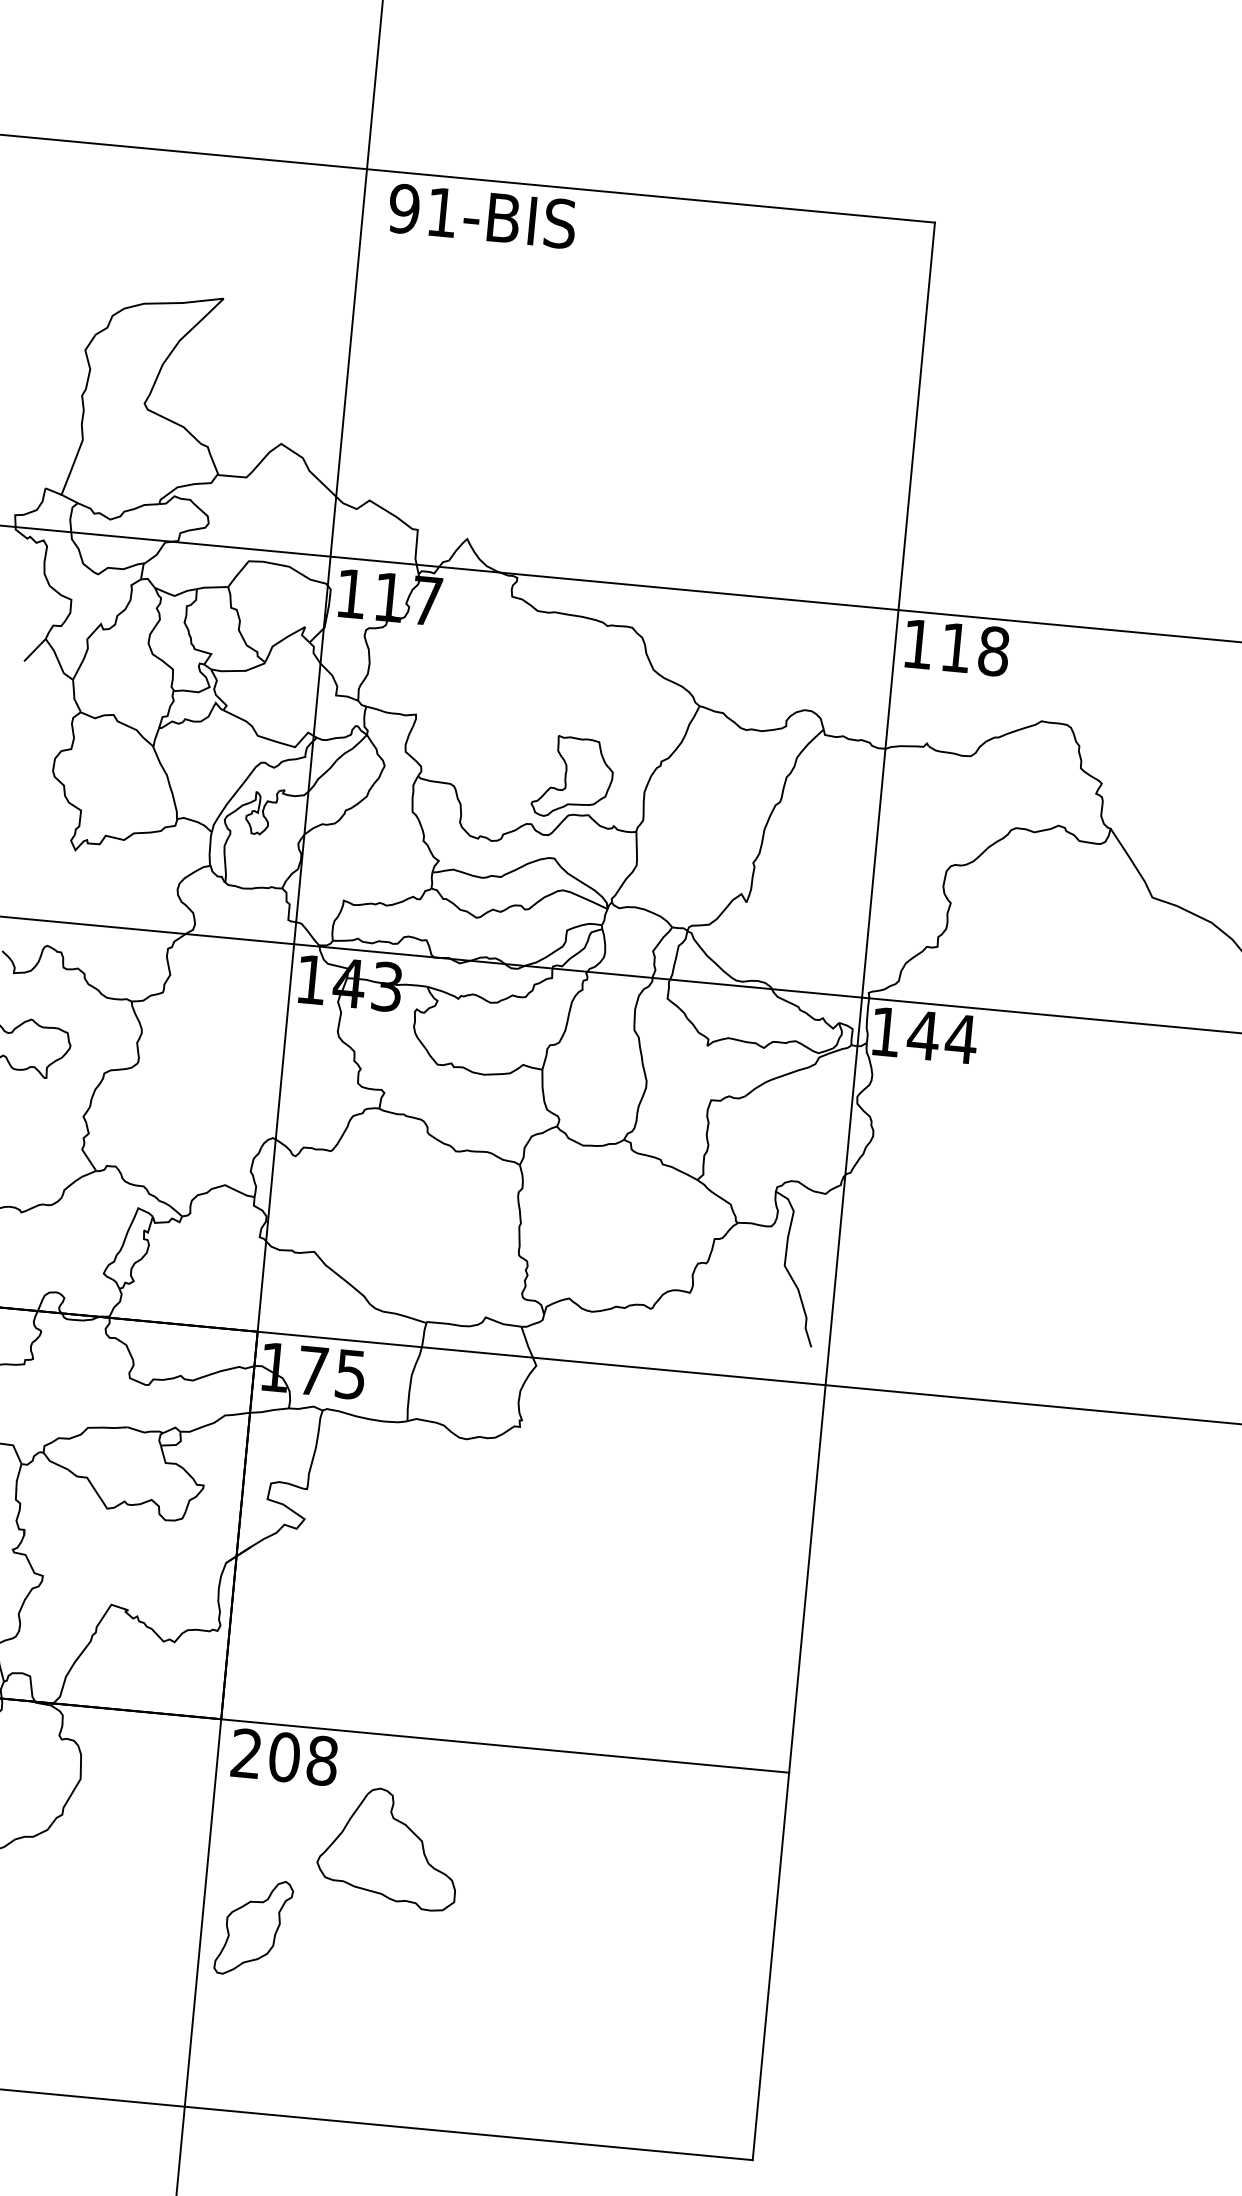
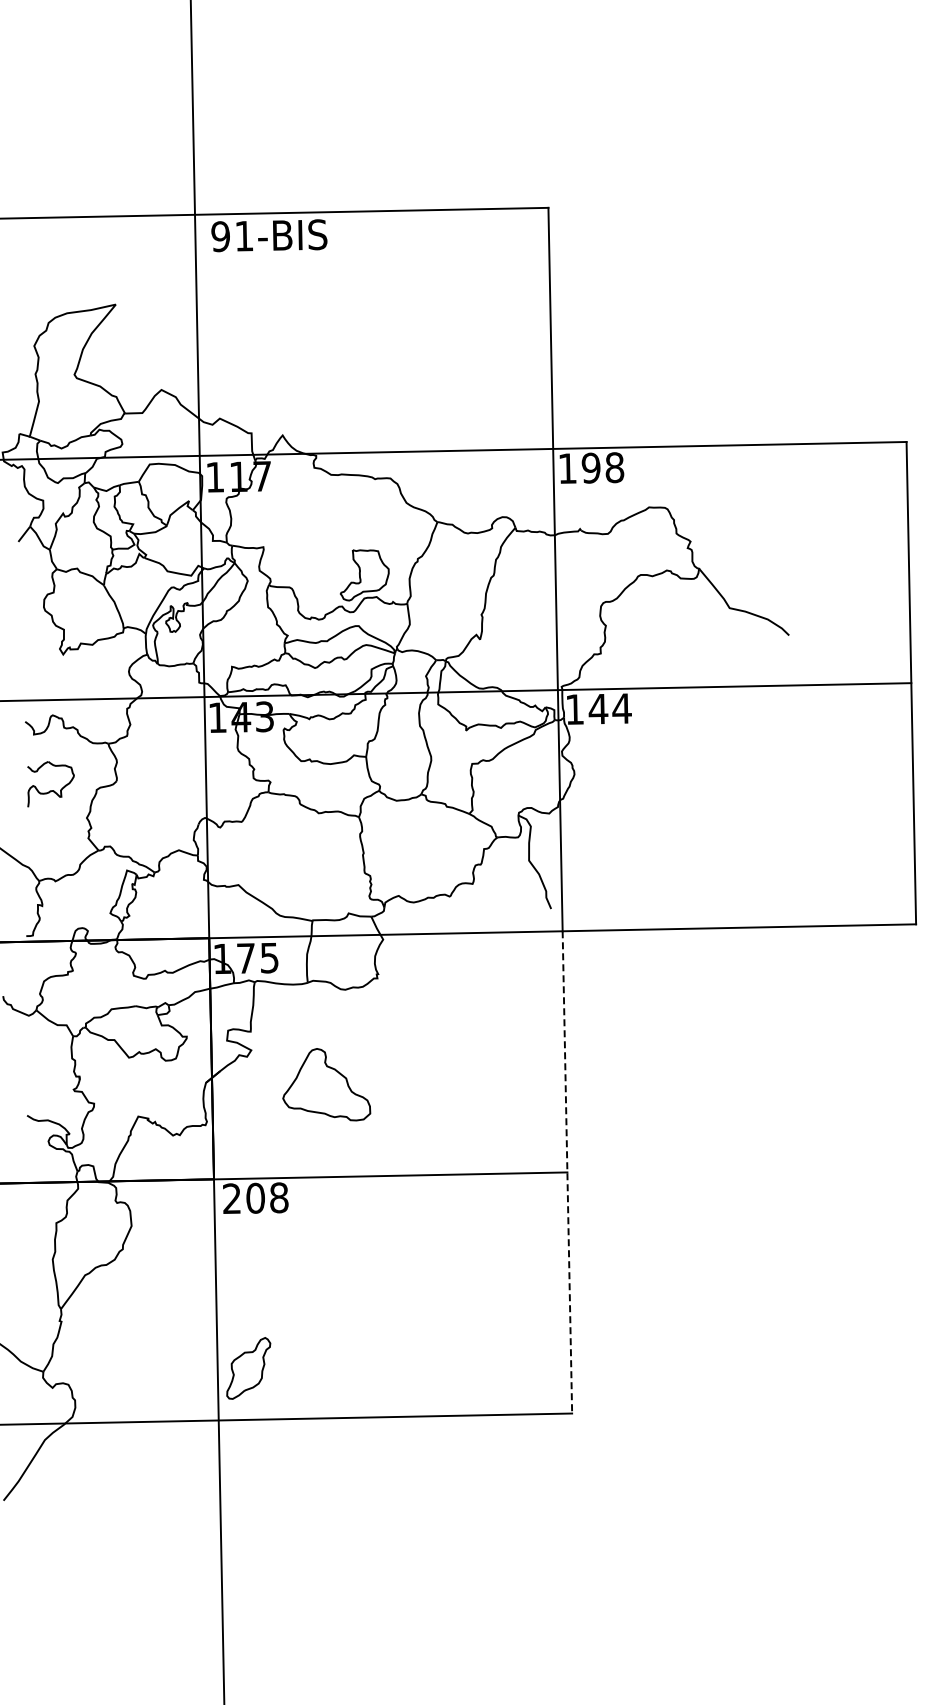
text: (954, 646) -> (590, 467), 118 -> 198
line: (789, 1772) -> (567, 1172), solid -> dashed
part: (389, 1847) -> (326, 1084), moved
part: (253, 1927) -> (248, 1368), moved

